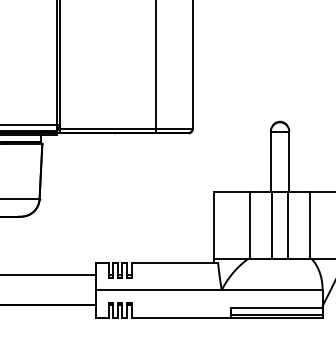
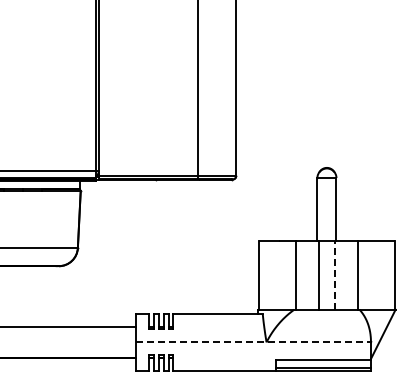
line: (288, 224) -> (335, 274), solid -> dashed
line: (209, 290) -> (253, 342), solid -> dashed

